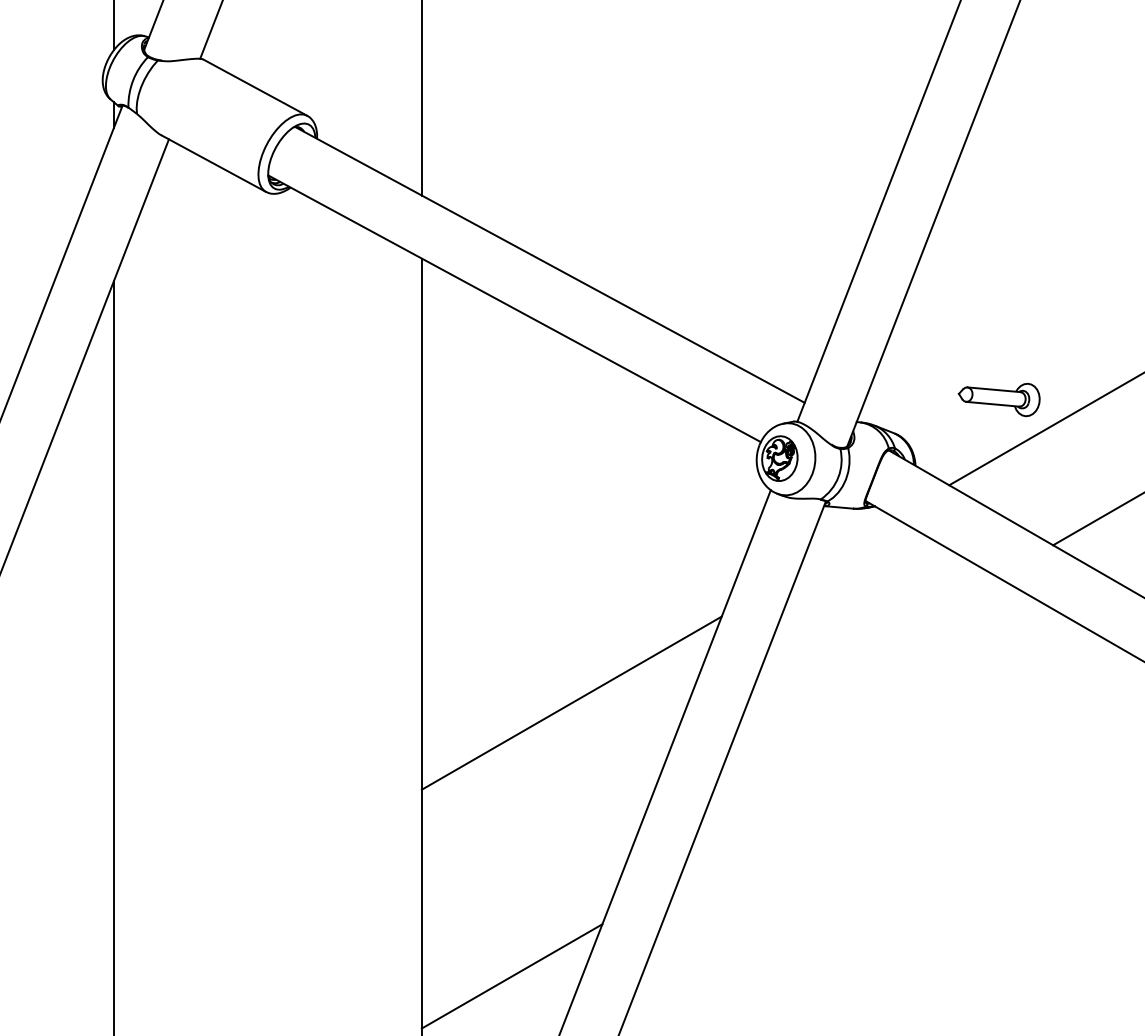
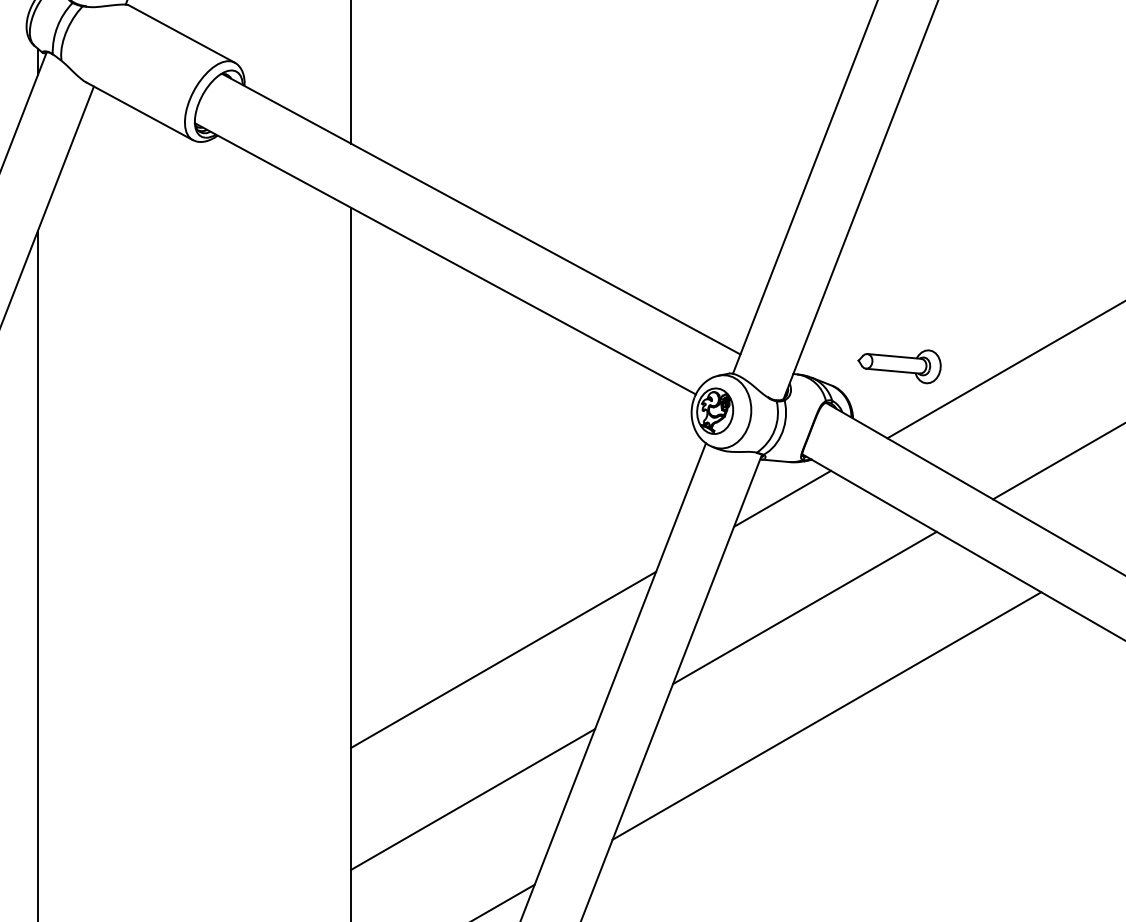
part: (998, 399) -> (898, 366), moved
line: (845, 544) -> (781, 498), added
line: (867, 651) -> (804, 607), added
line: (889, 758) -> (826, 716), added
line: (541, 840) -> (472, 799), added

